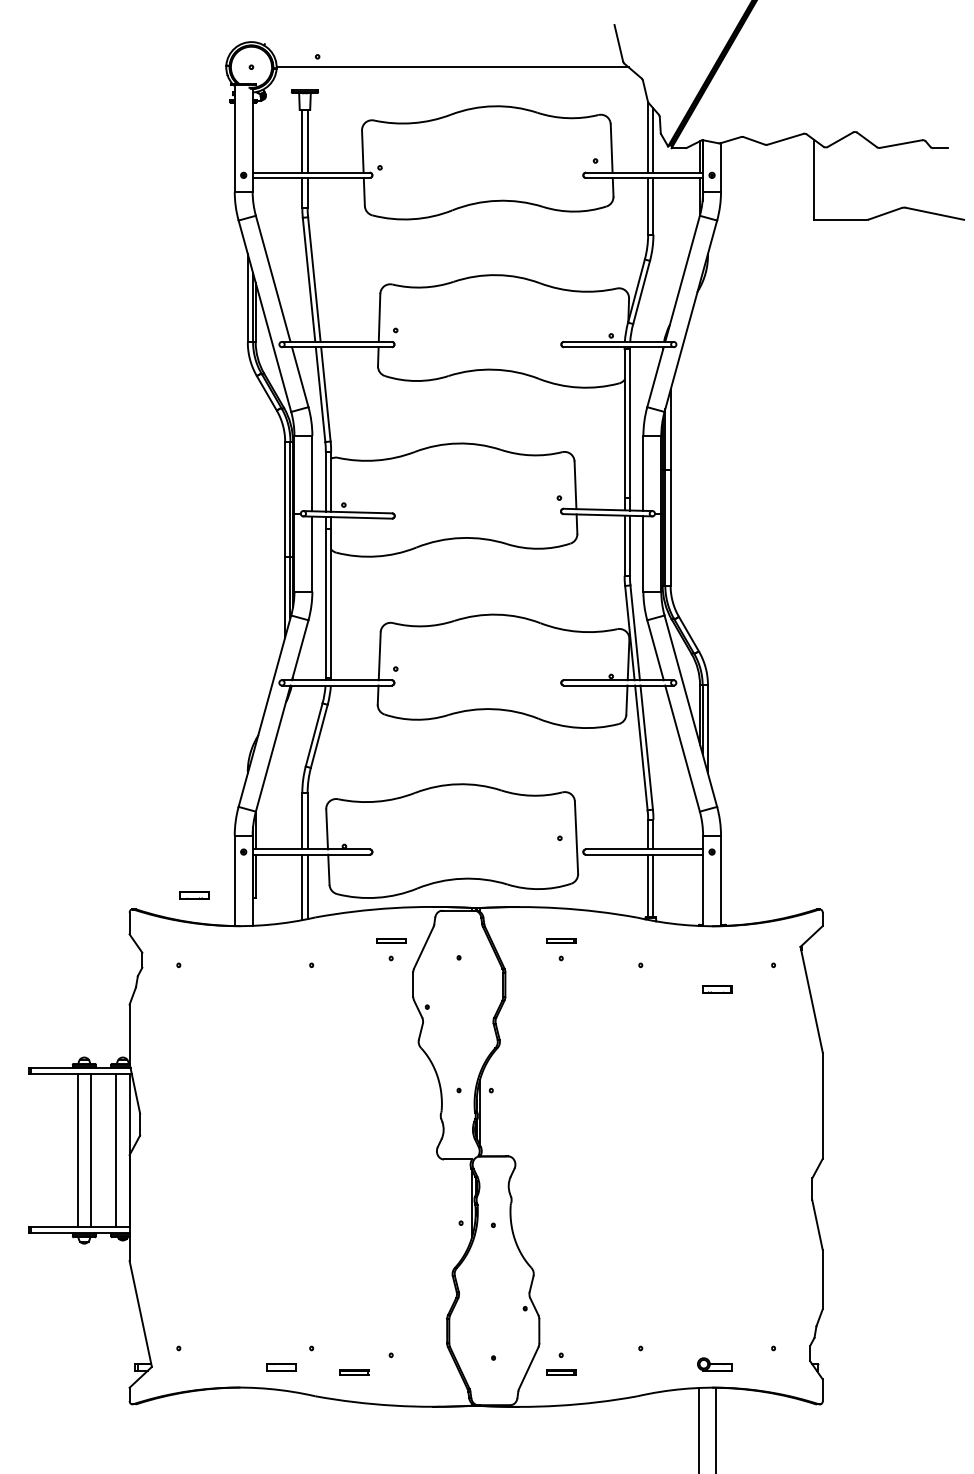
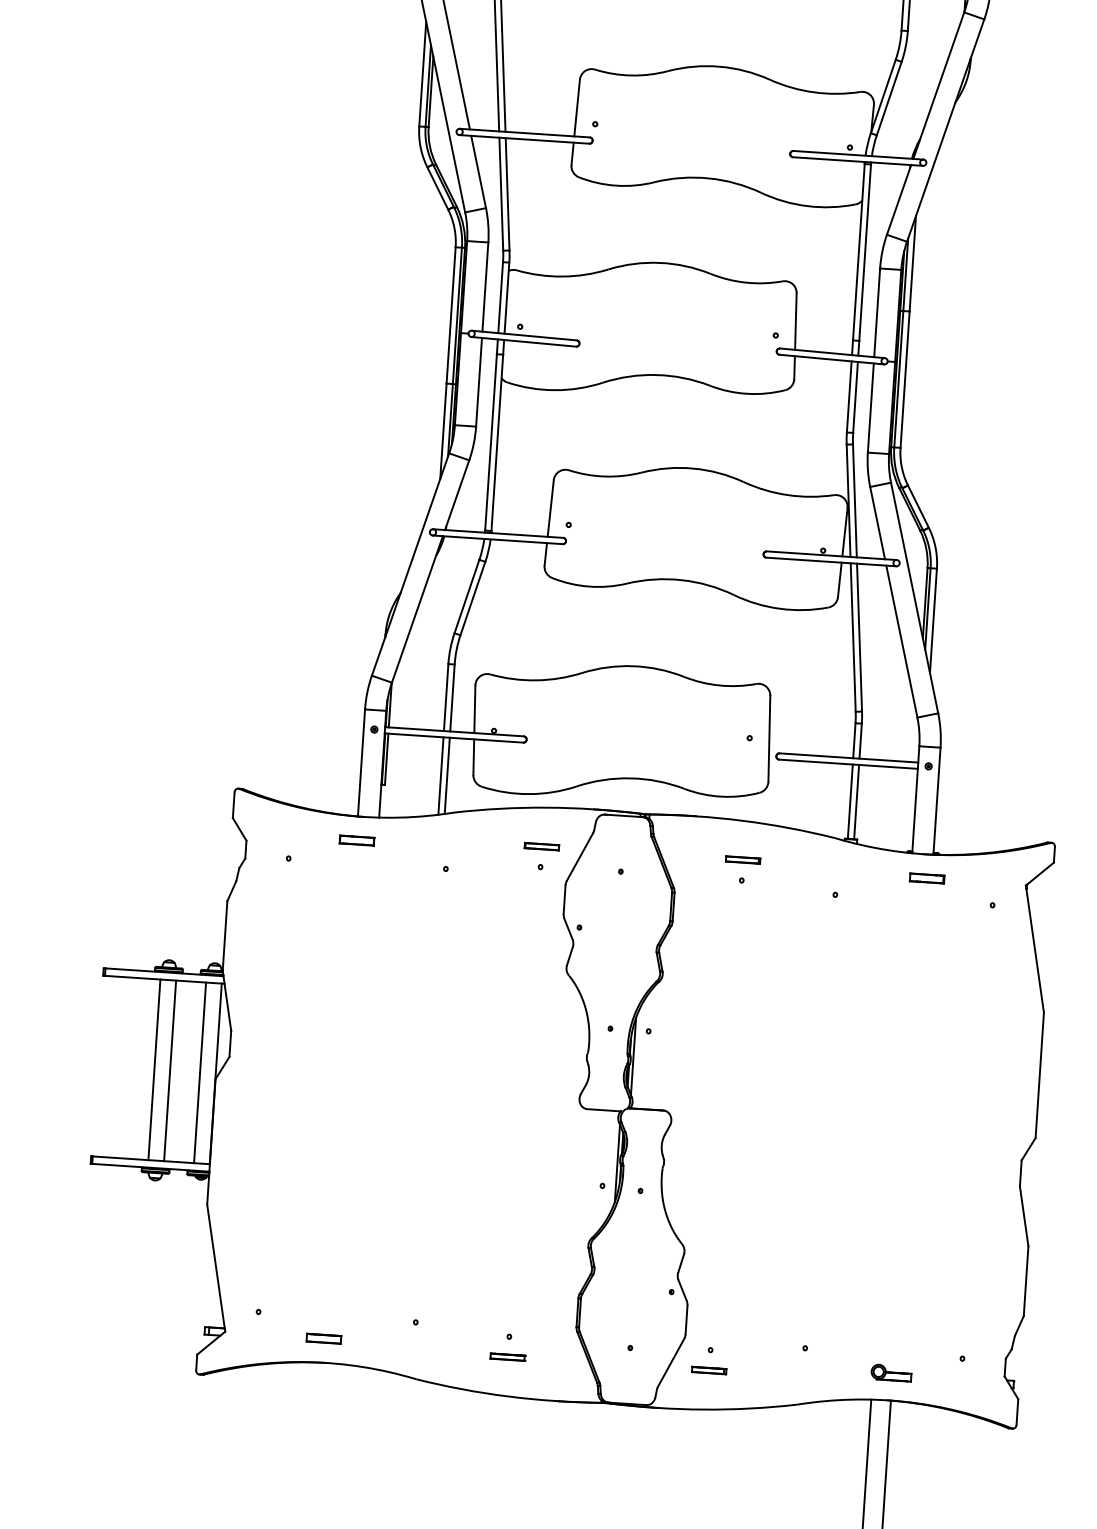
part: (194, 895) -> (357, 840), moved
part: (717, 989) -> (927, 878), moved
part: (281, 1367) -> (324, 1338), moved
part: (354, 1372) -> (508, 1357), moved

